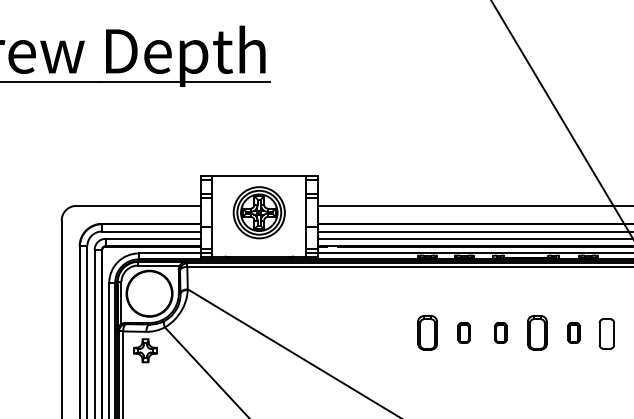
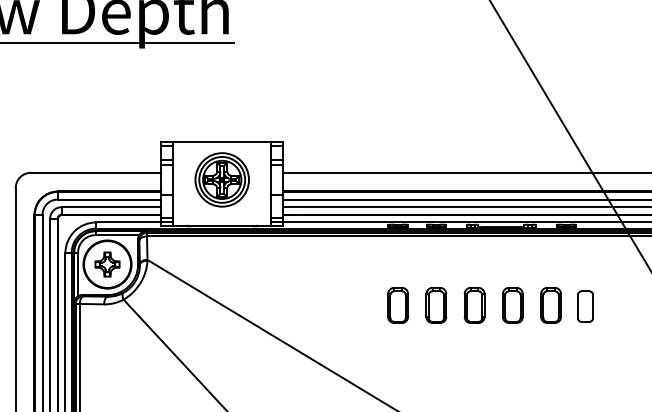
part: (463, 332) -> (435, 305), size x1.67
part: (500, 332) -> (474, 305), size x1.67
part: (573, 332) -> (550, 305), size x1.67
part: (145, 350) -> (107, 264), moved

